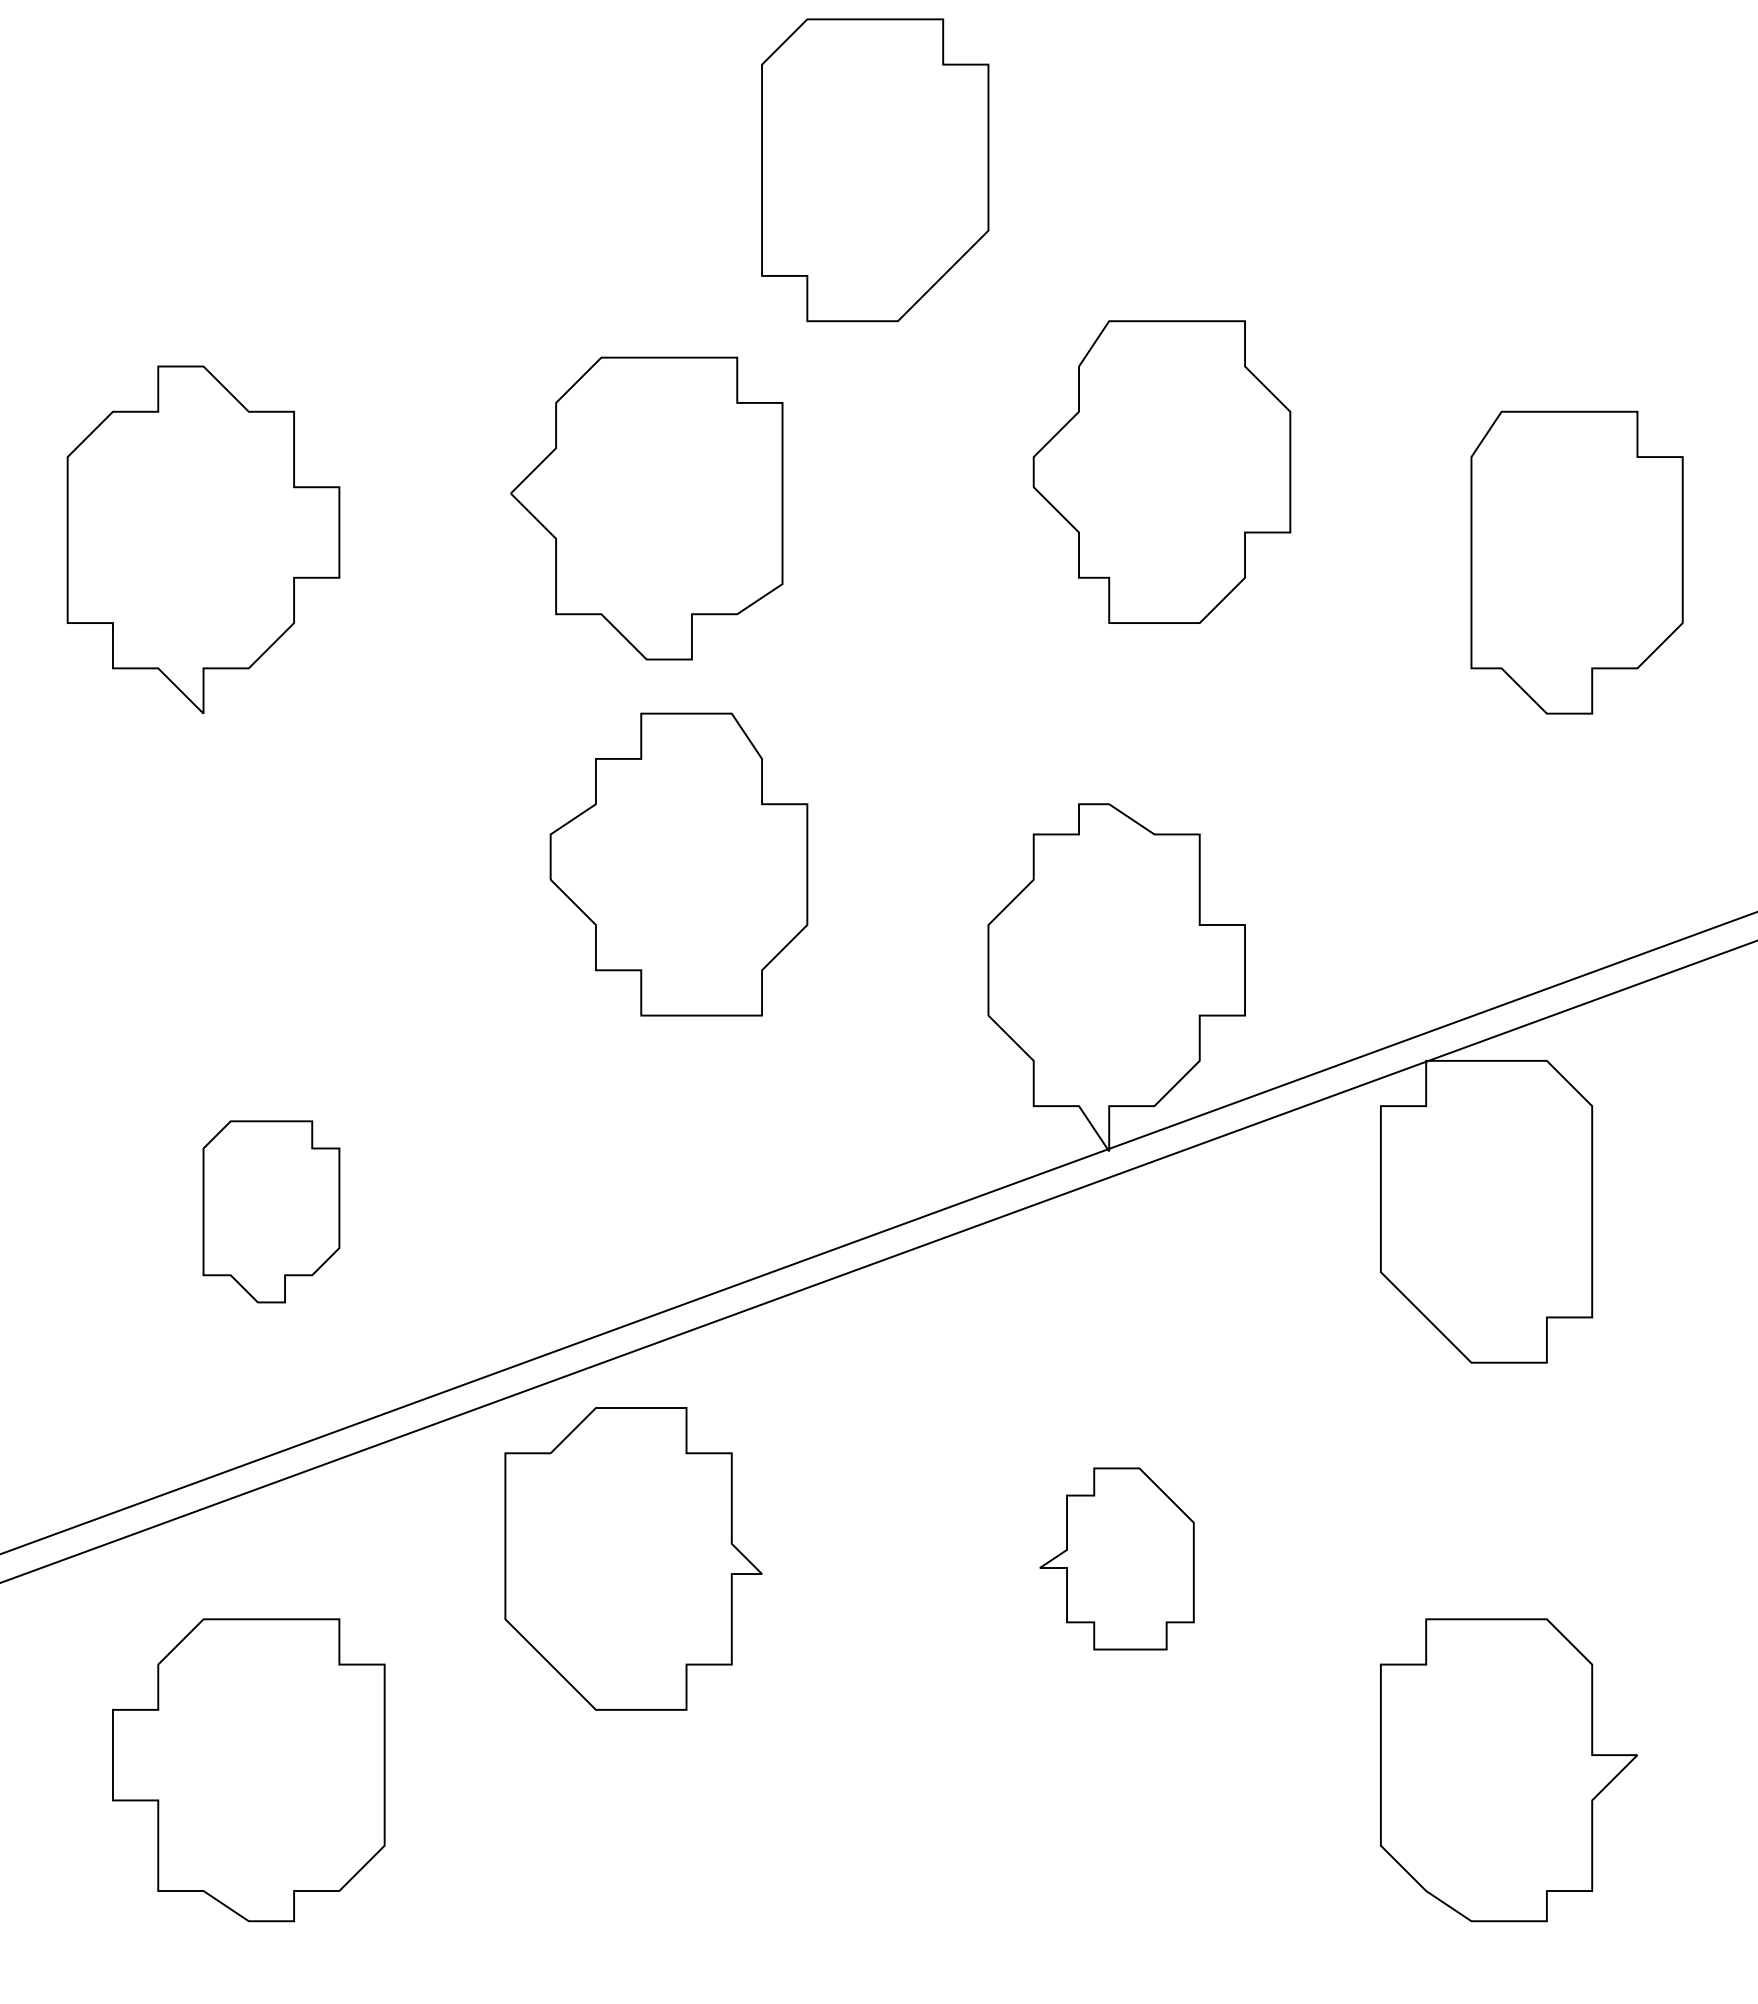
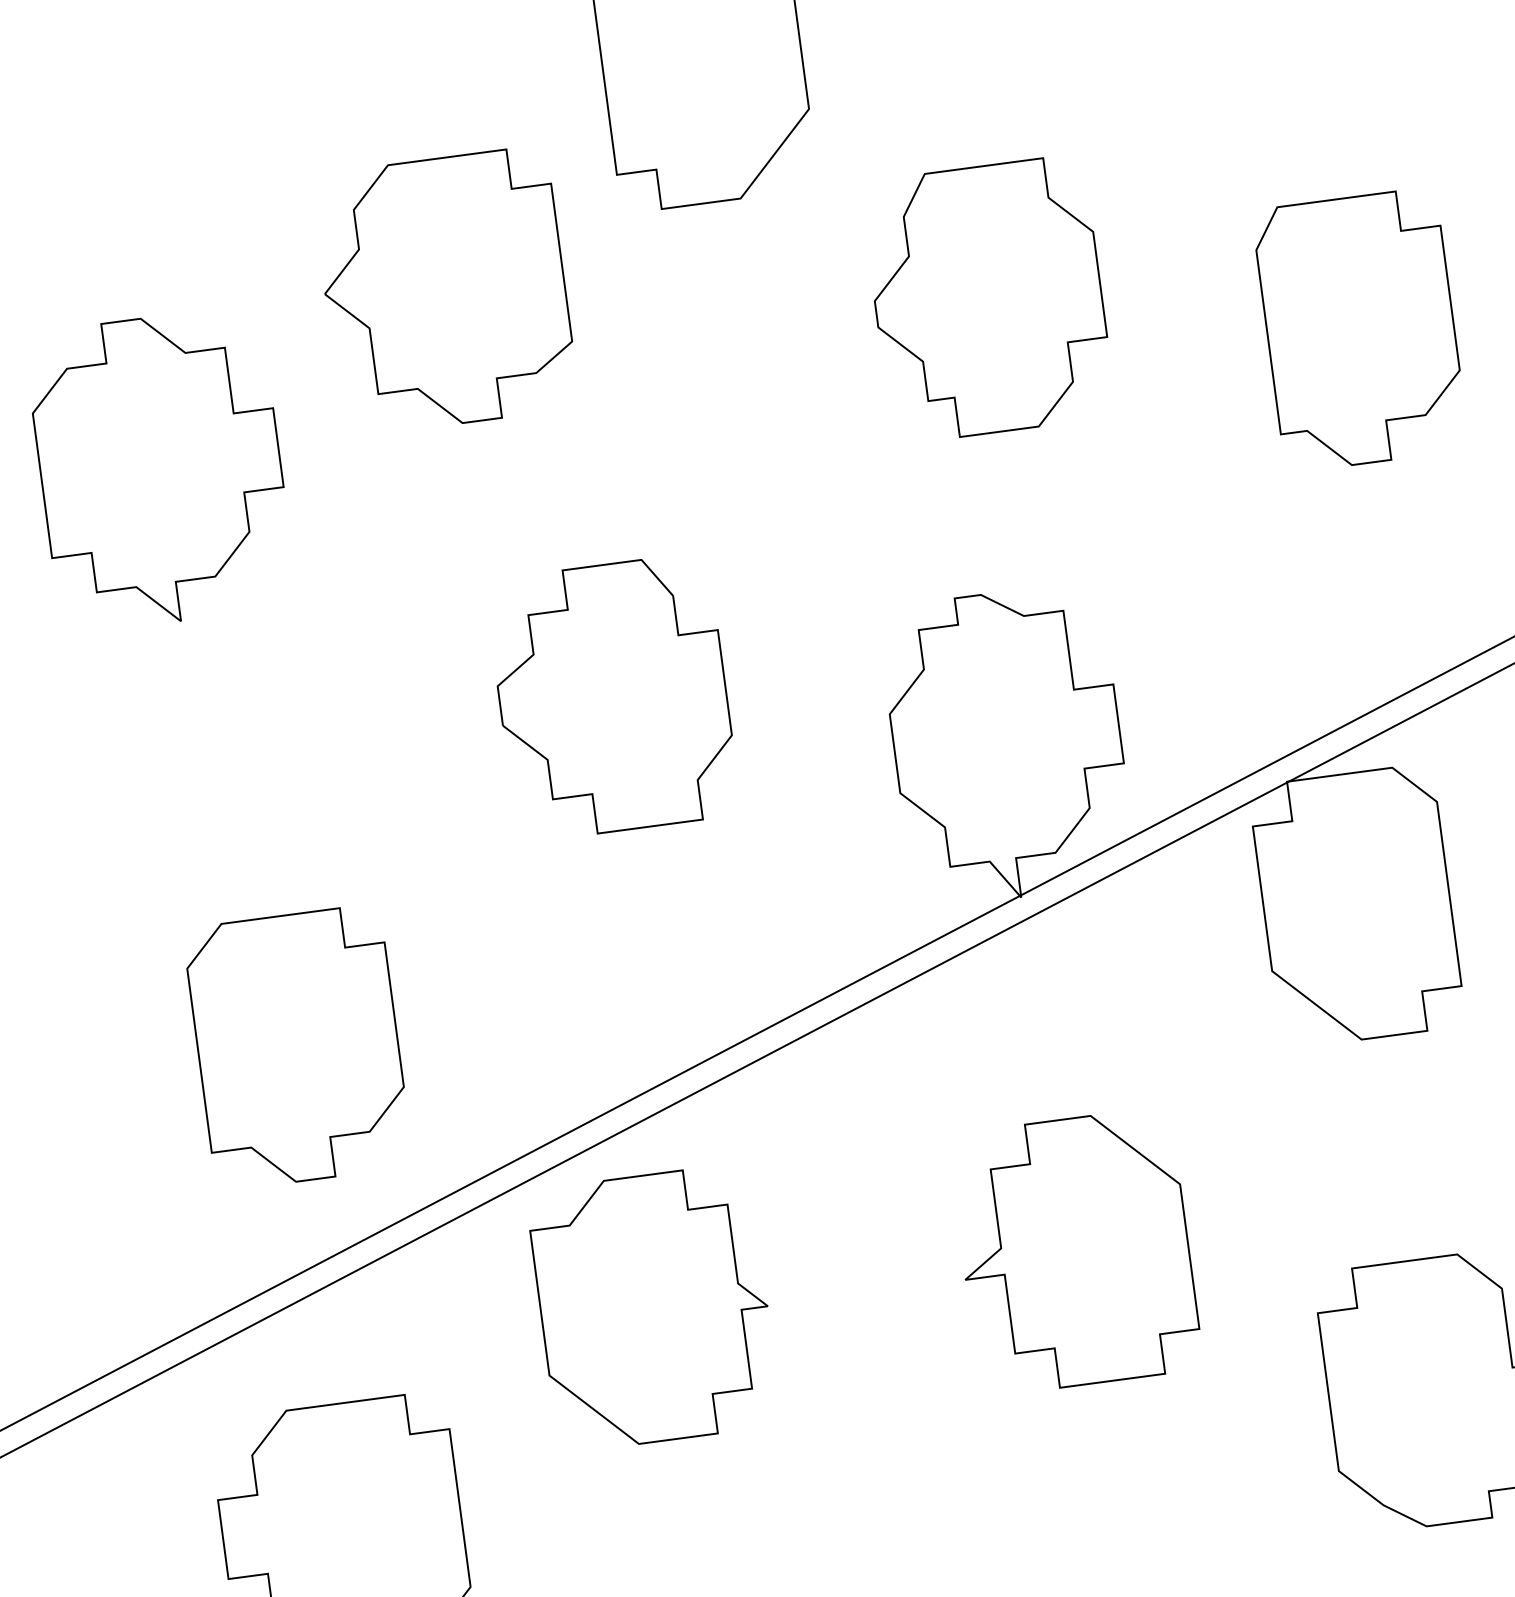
part: (646, 508) -> (444, 291), moved
part: (271, 1211) -> (298, 1047), size x1.67
part: (1116, 1558) -> (1075, 1251), size x1.67

